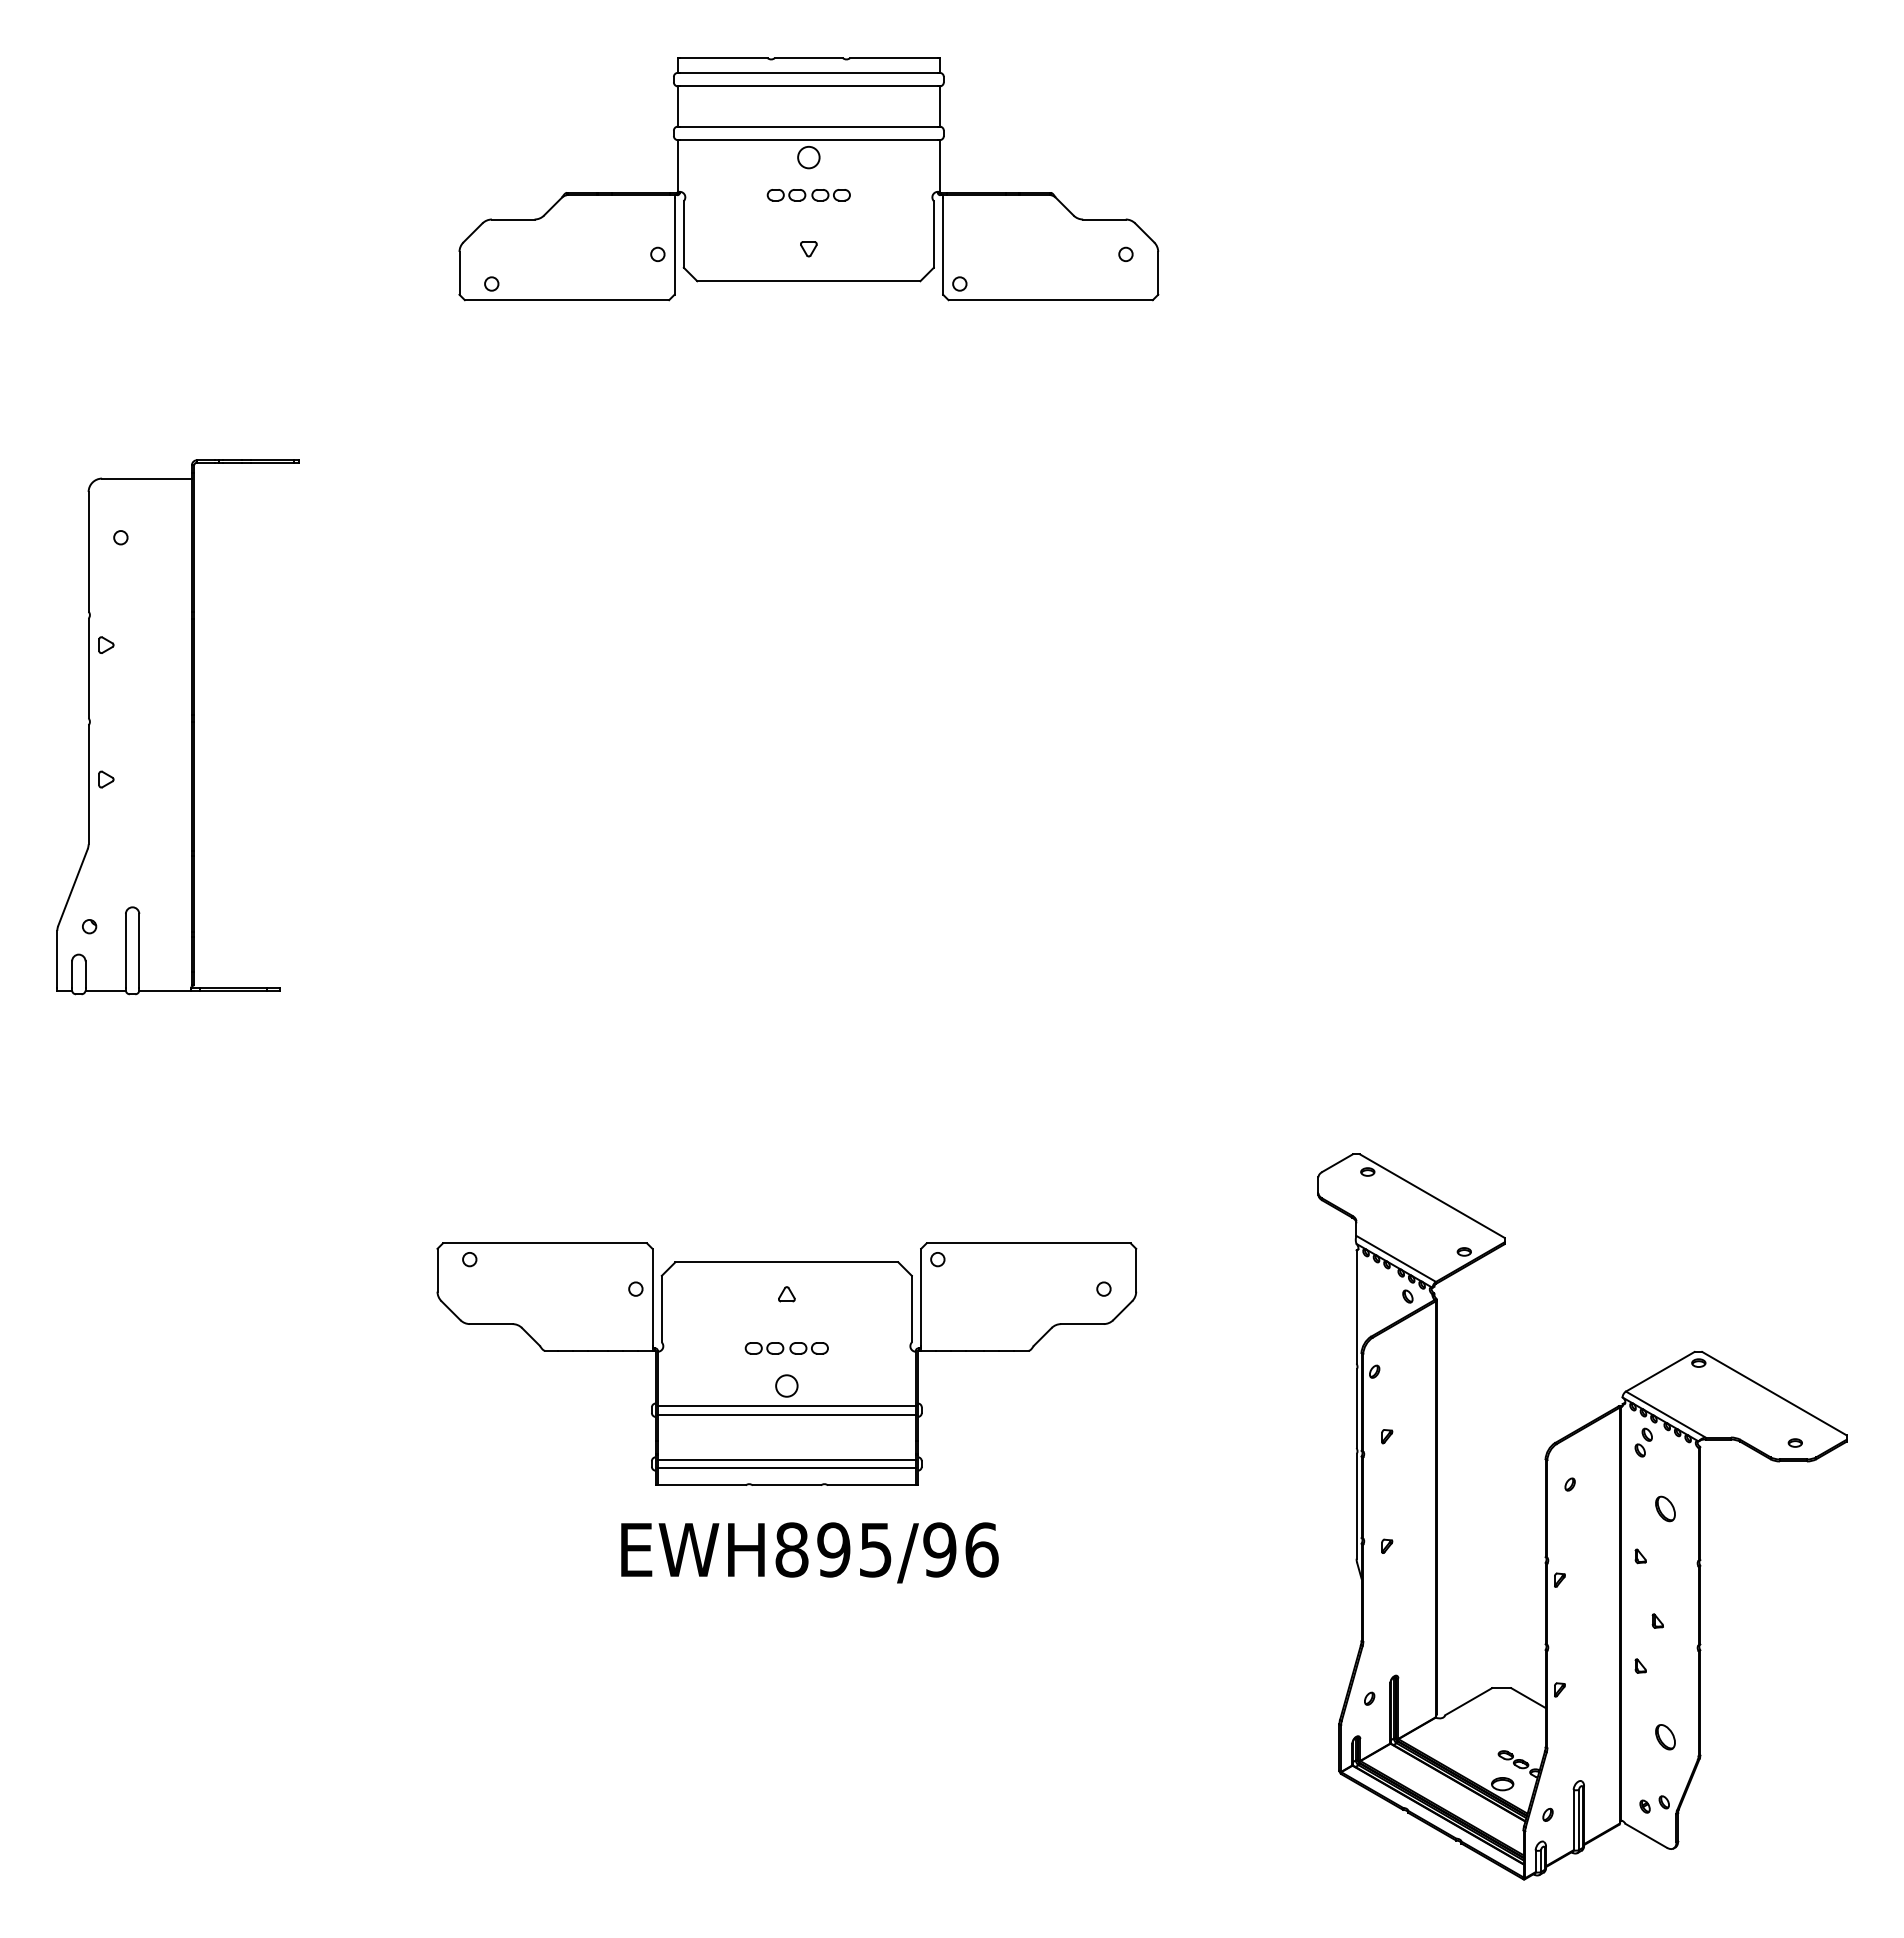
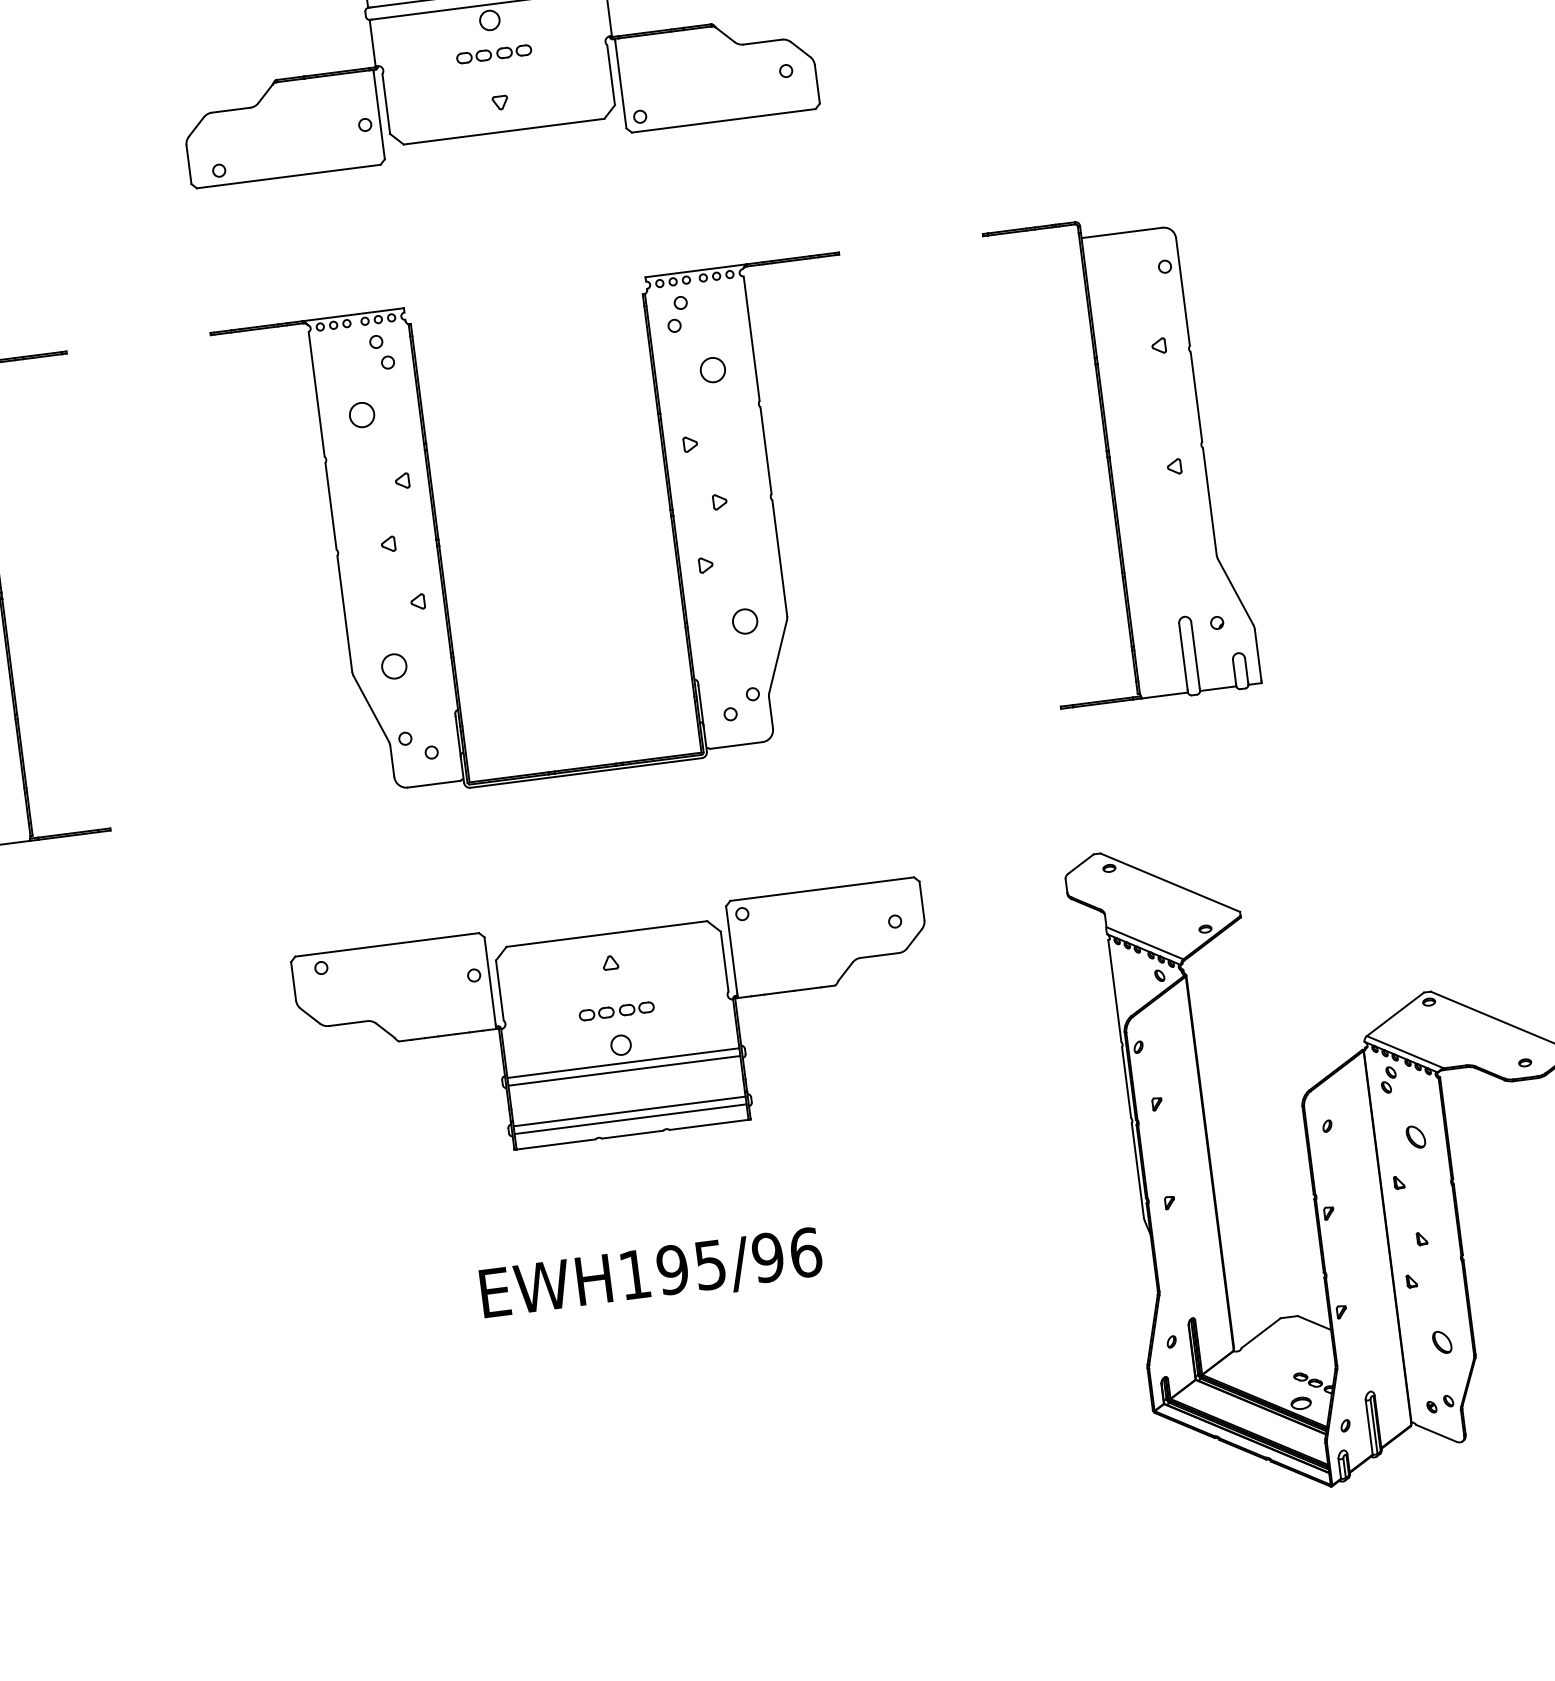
part: (680, 727) -> (440, 547), added
part: (1439, 727) -> (1122, 460), added
part: (786, 1363) -> (618, 1025), moved
text: (791, 1549) -> (634, 1274), EWH895/96 -> EWH195/96

